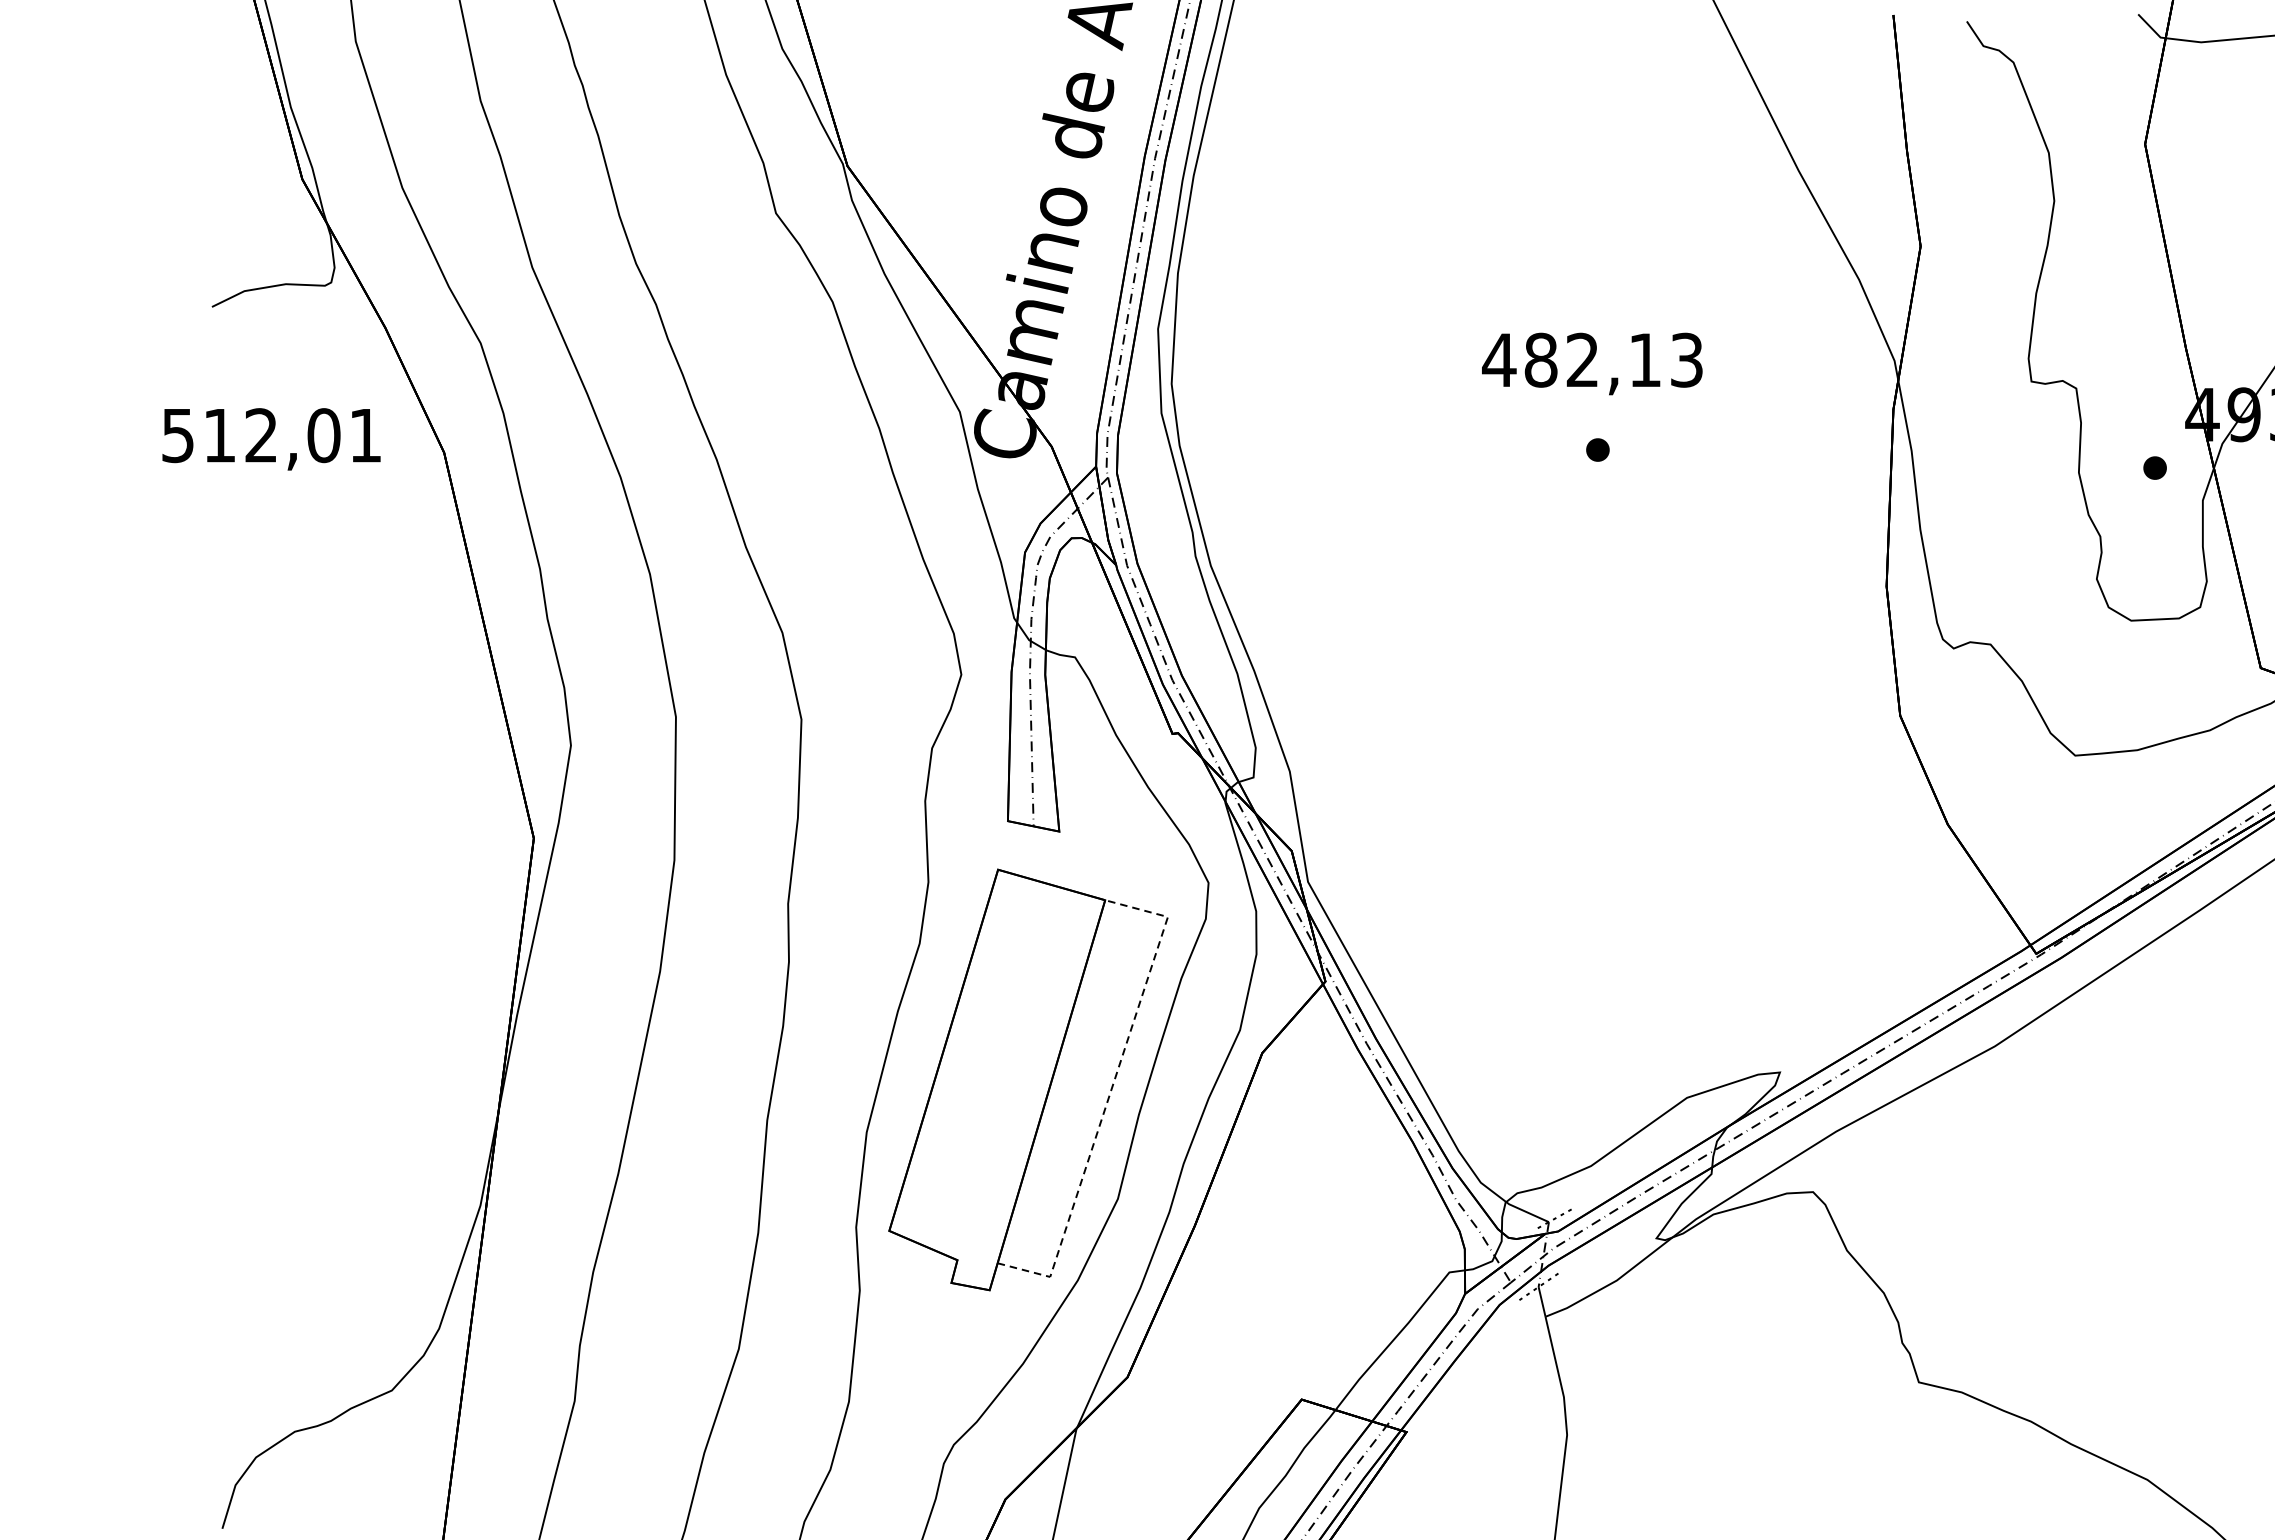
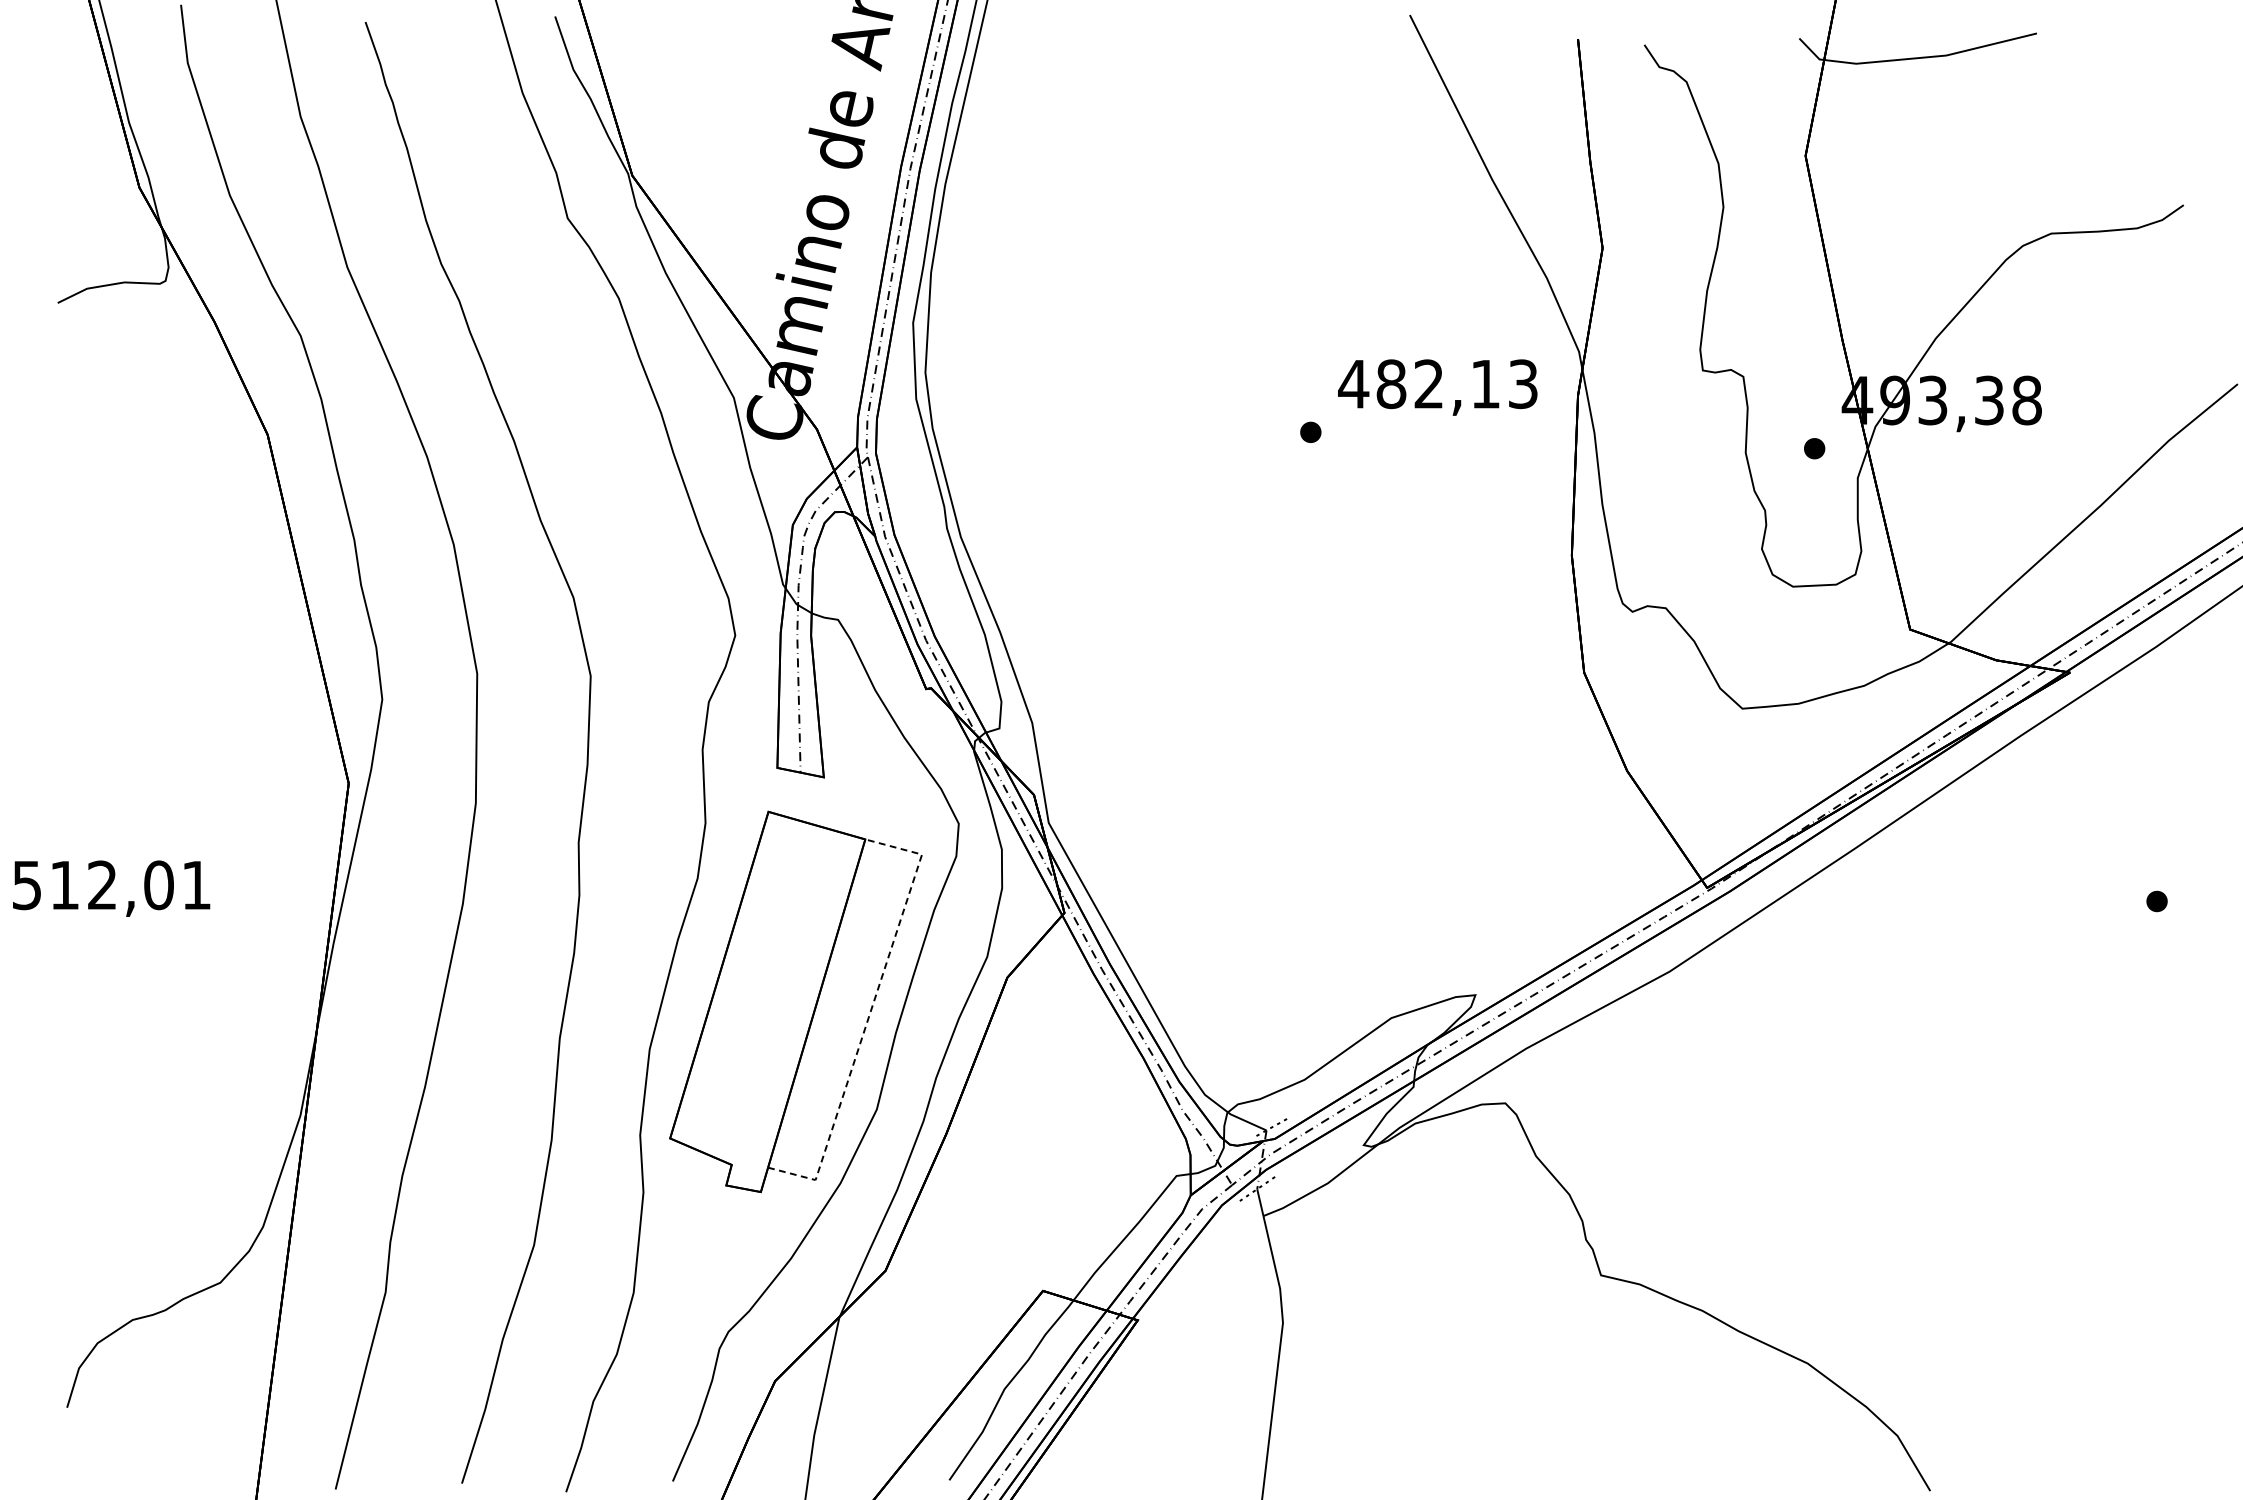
text: (1592, 363) -> (1437, 387), moved
text: (271, 439) -> (111, 888), moved

